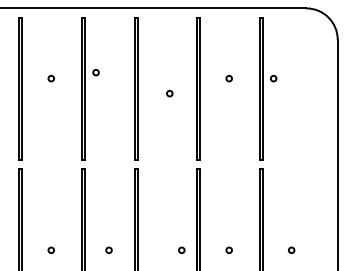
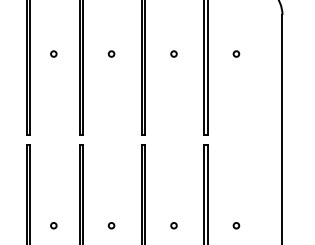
circle: (95, 72) -> (53, 53), moved
circle: (273, 78) -> (236, 53), moved
circle: (169, 93) -> (111, 53), moved
circle: (181, 249) -> (111, 224), moved

